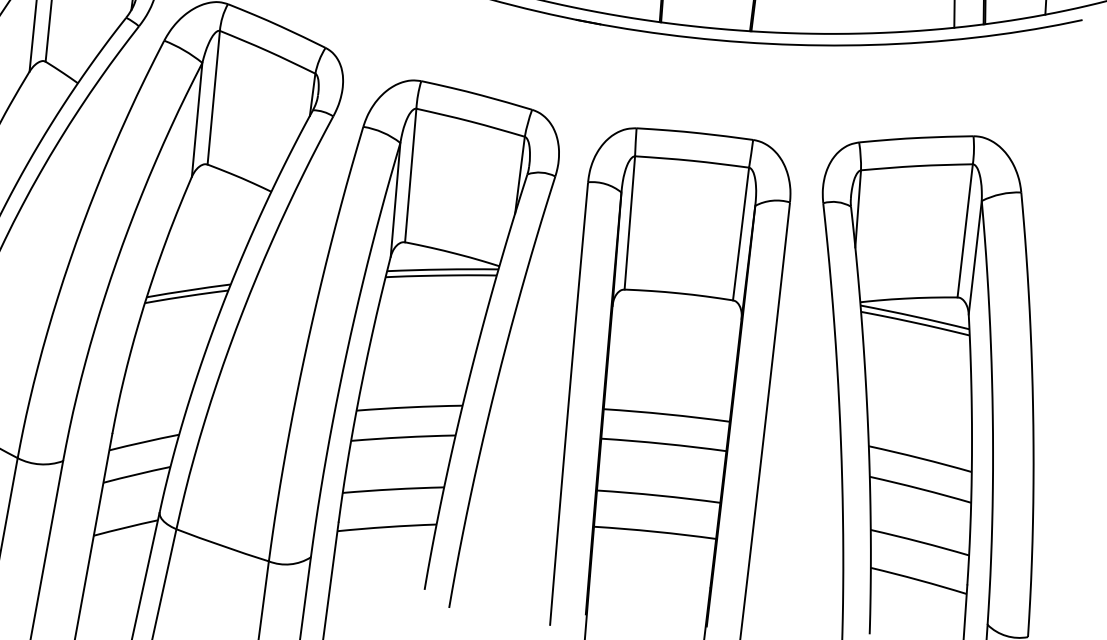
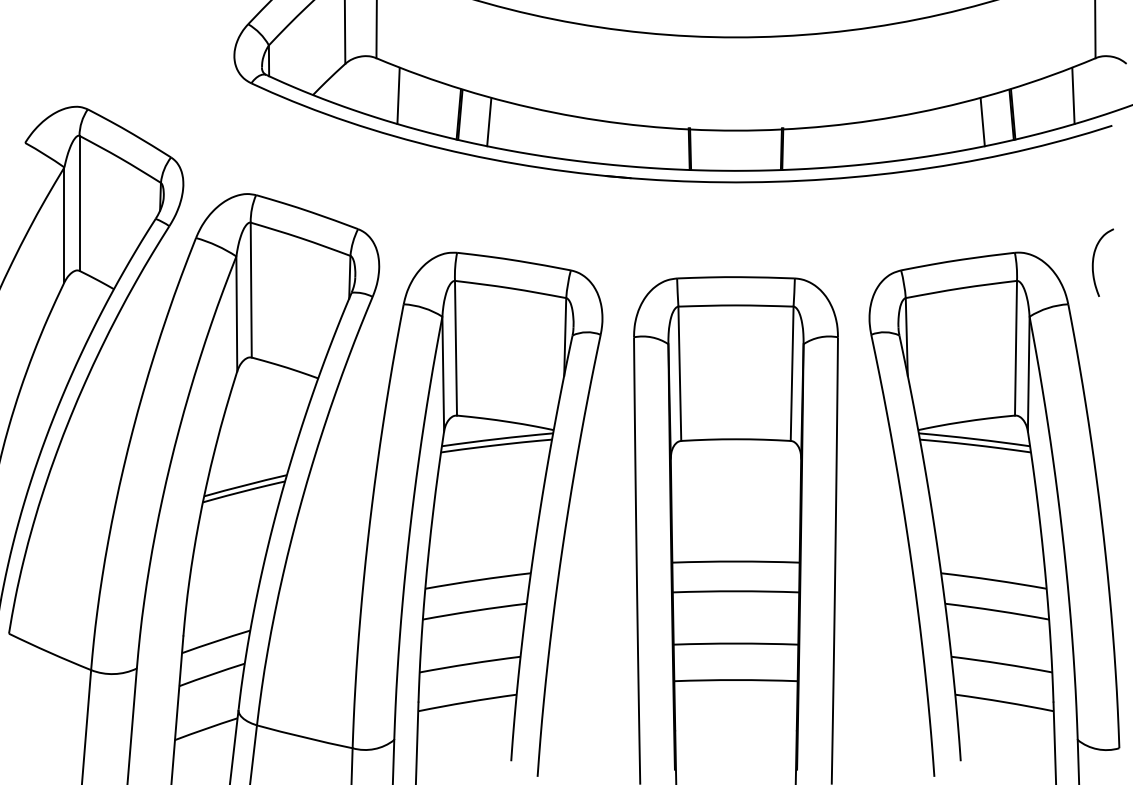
curve: (1051, 150) -> (1094, 259), added

